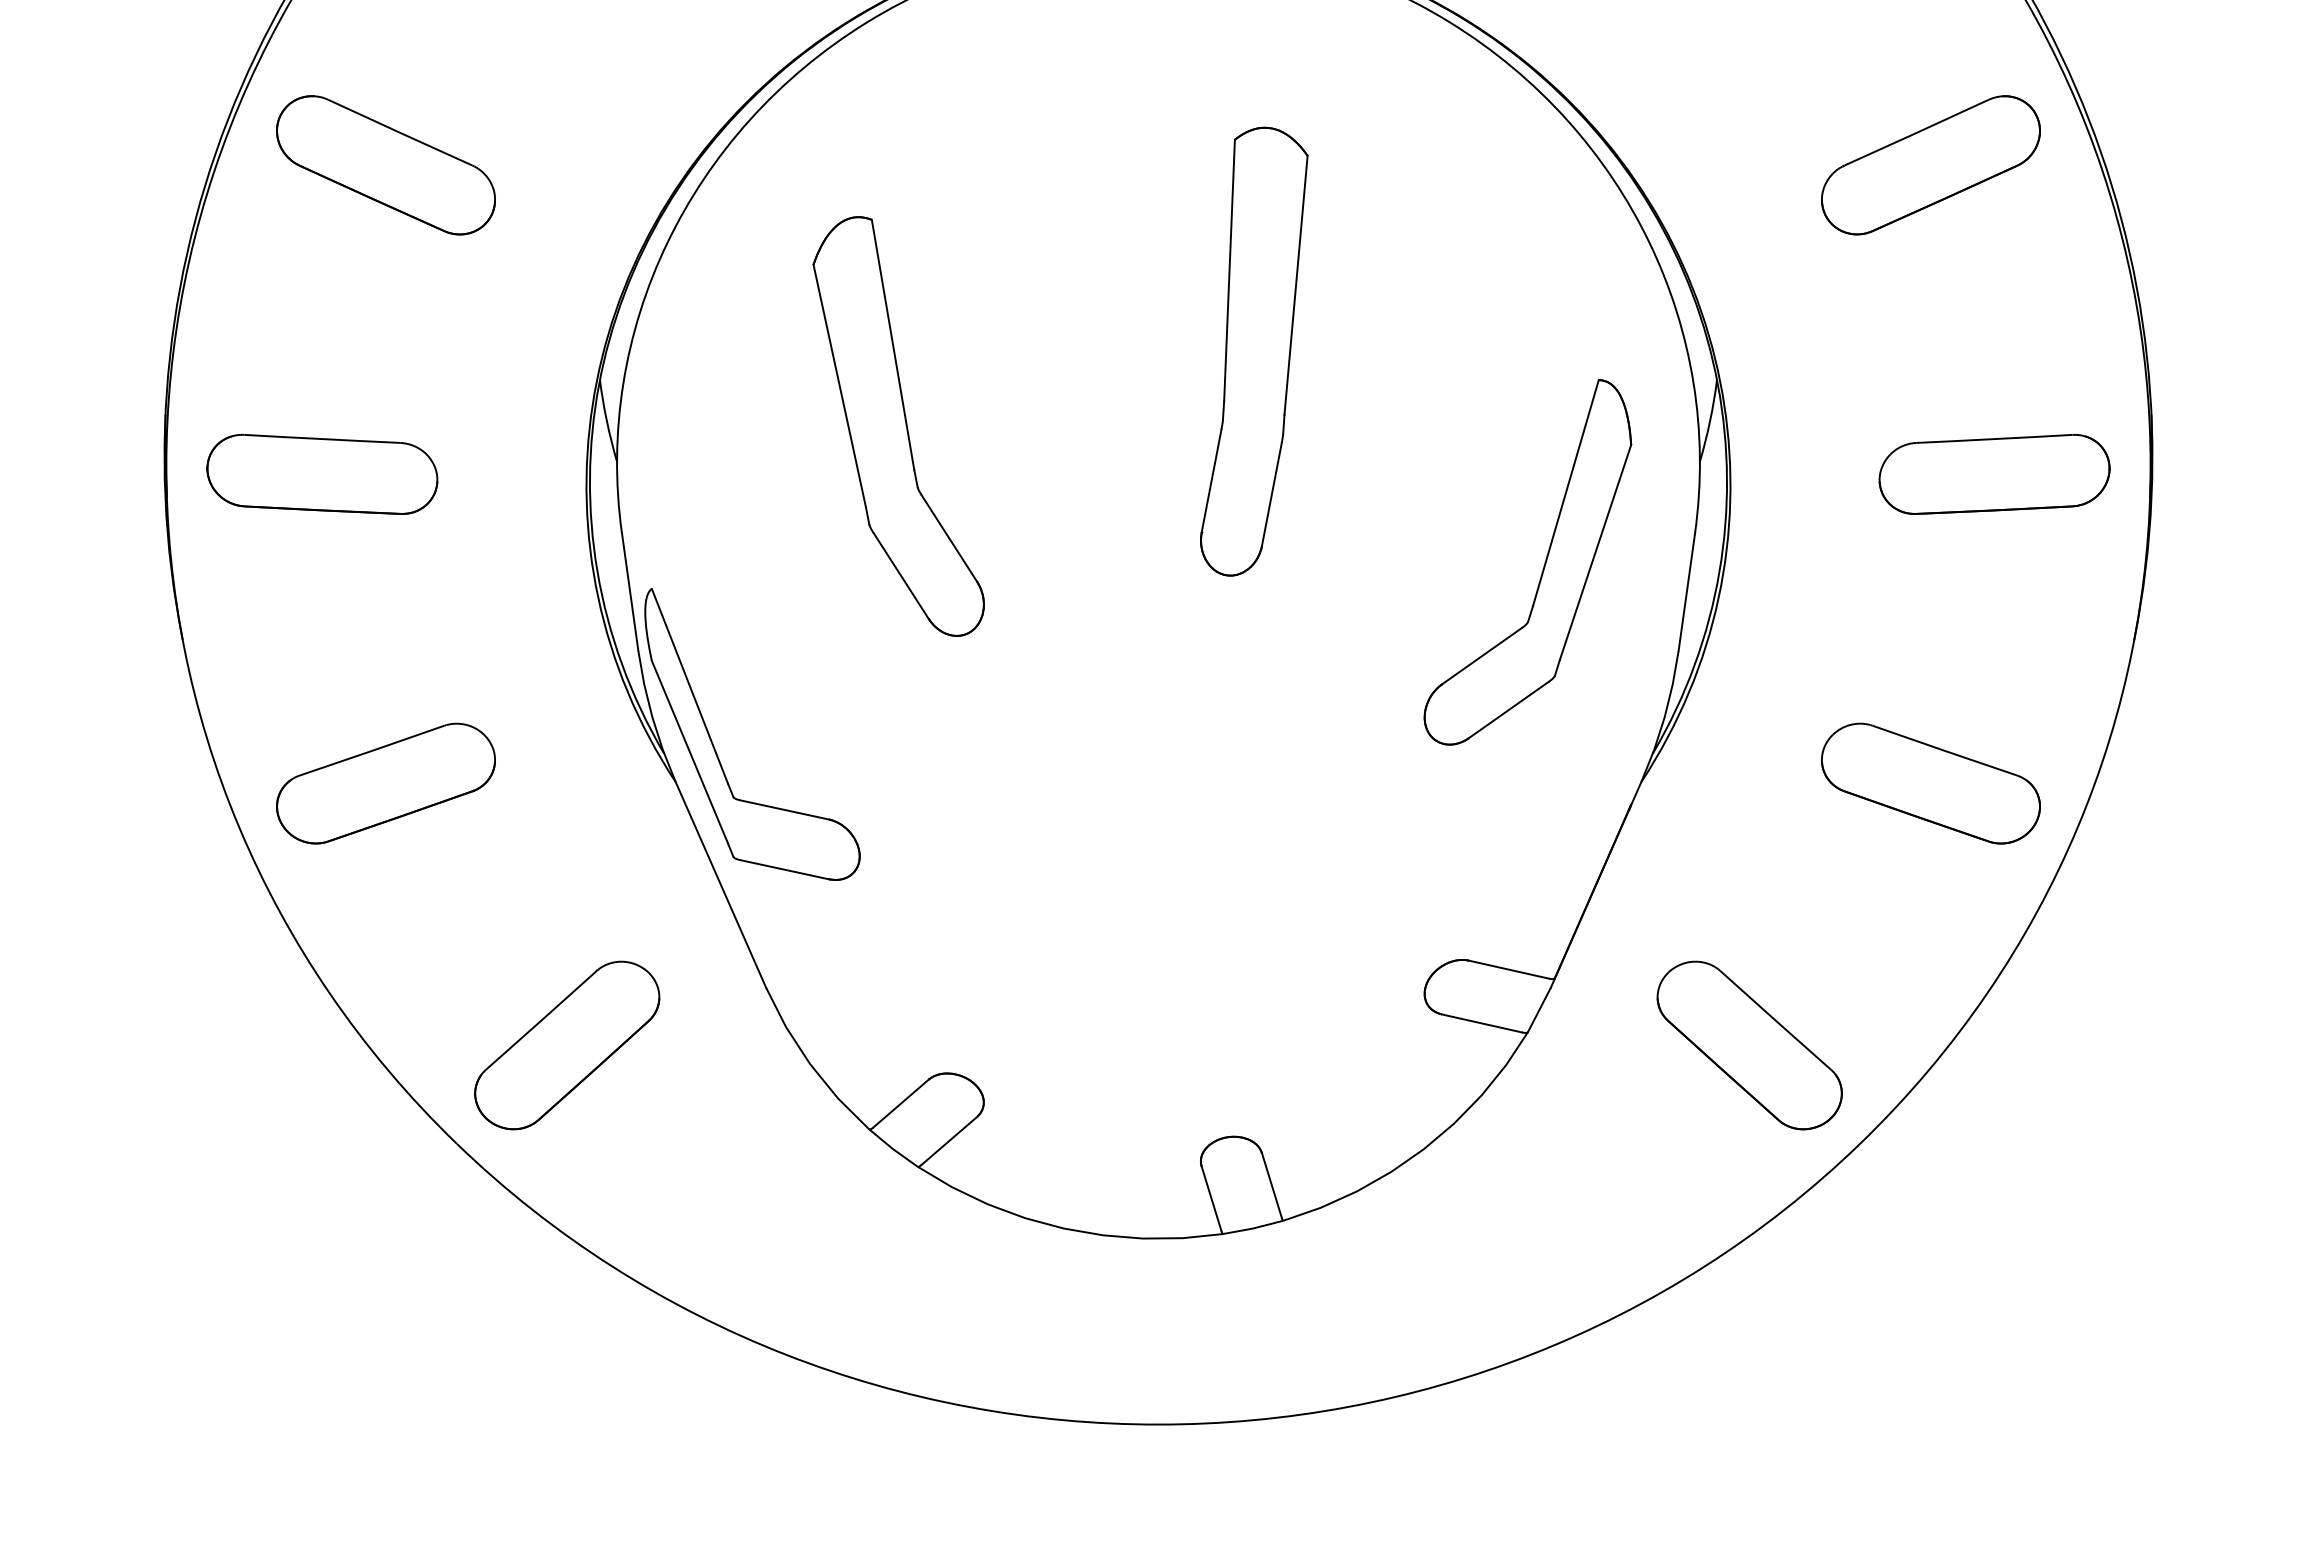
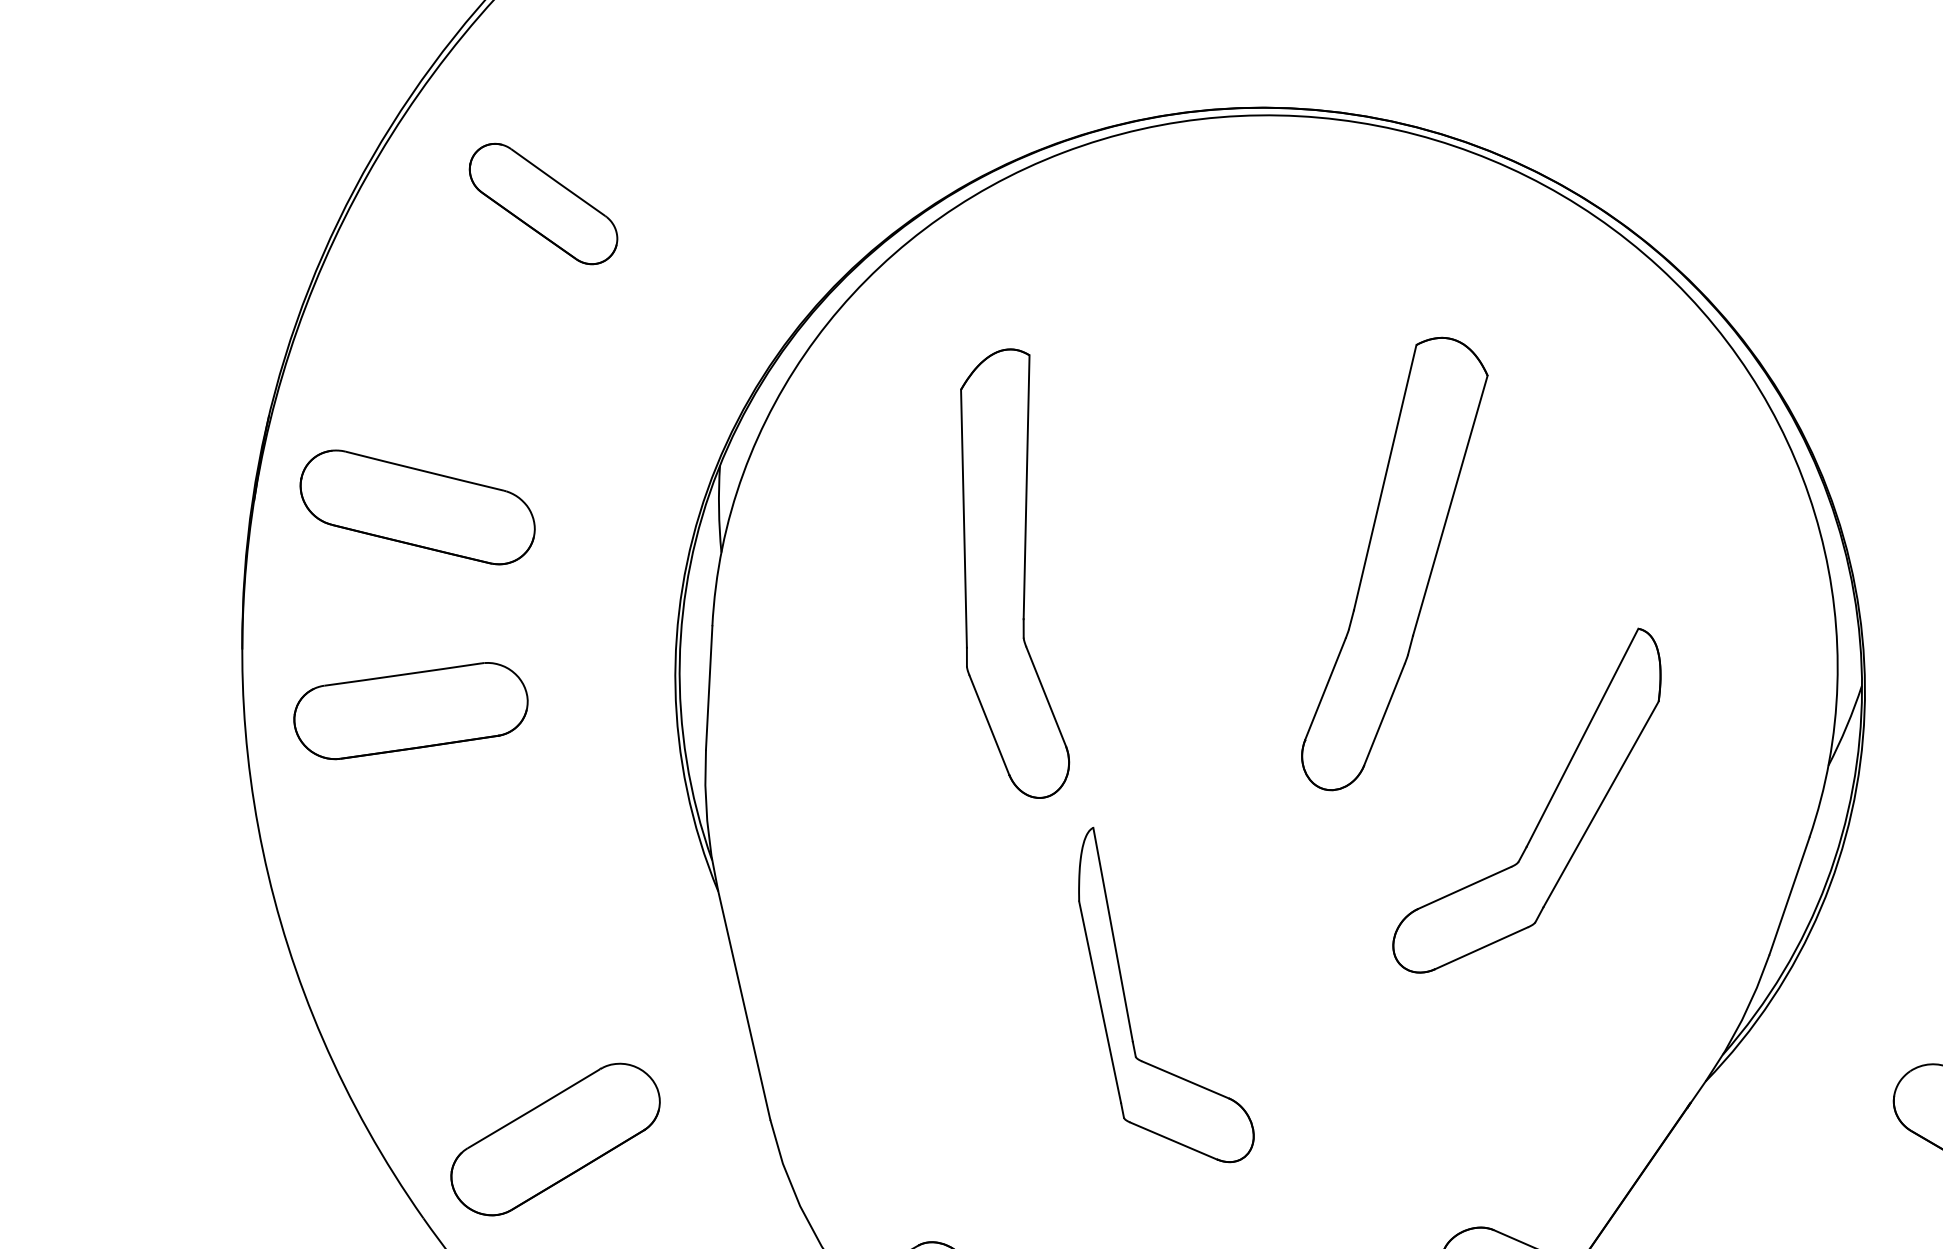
part: (385, 165) -> (543, 204), size x0.7
part: (1543, 565) -> (1545, 807), moved
part: (714, 745) -> (1126, 1000), moved
part: (385, 783) -> (410, 710), moved

